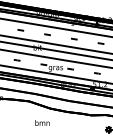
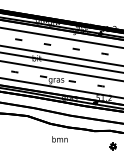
text: (41, 123) -> (59, 139), moved

